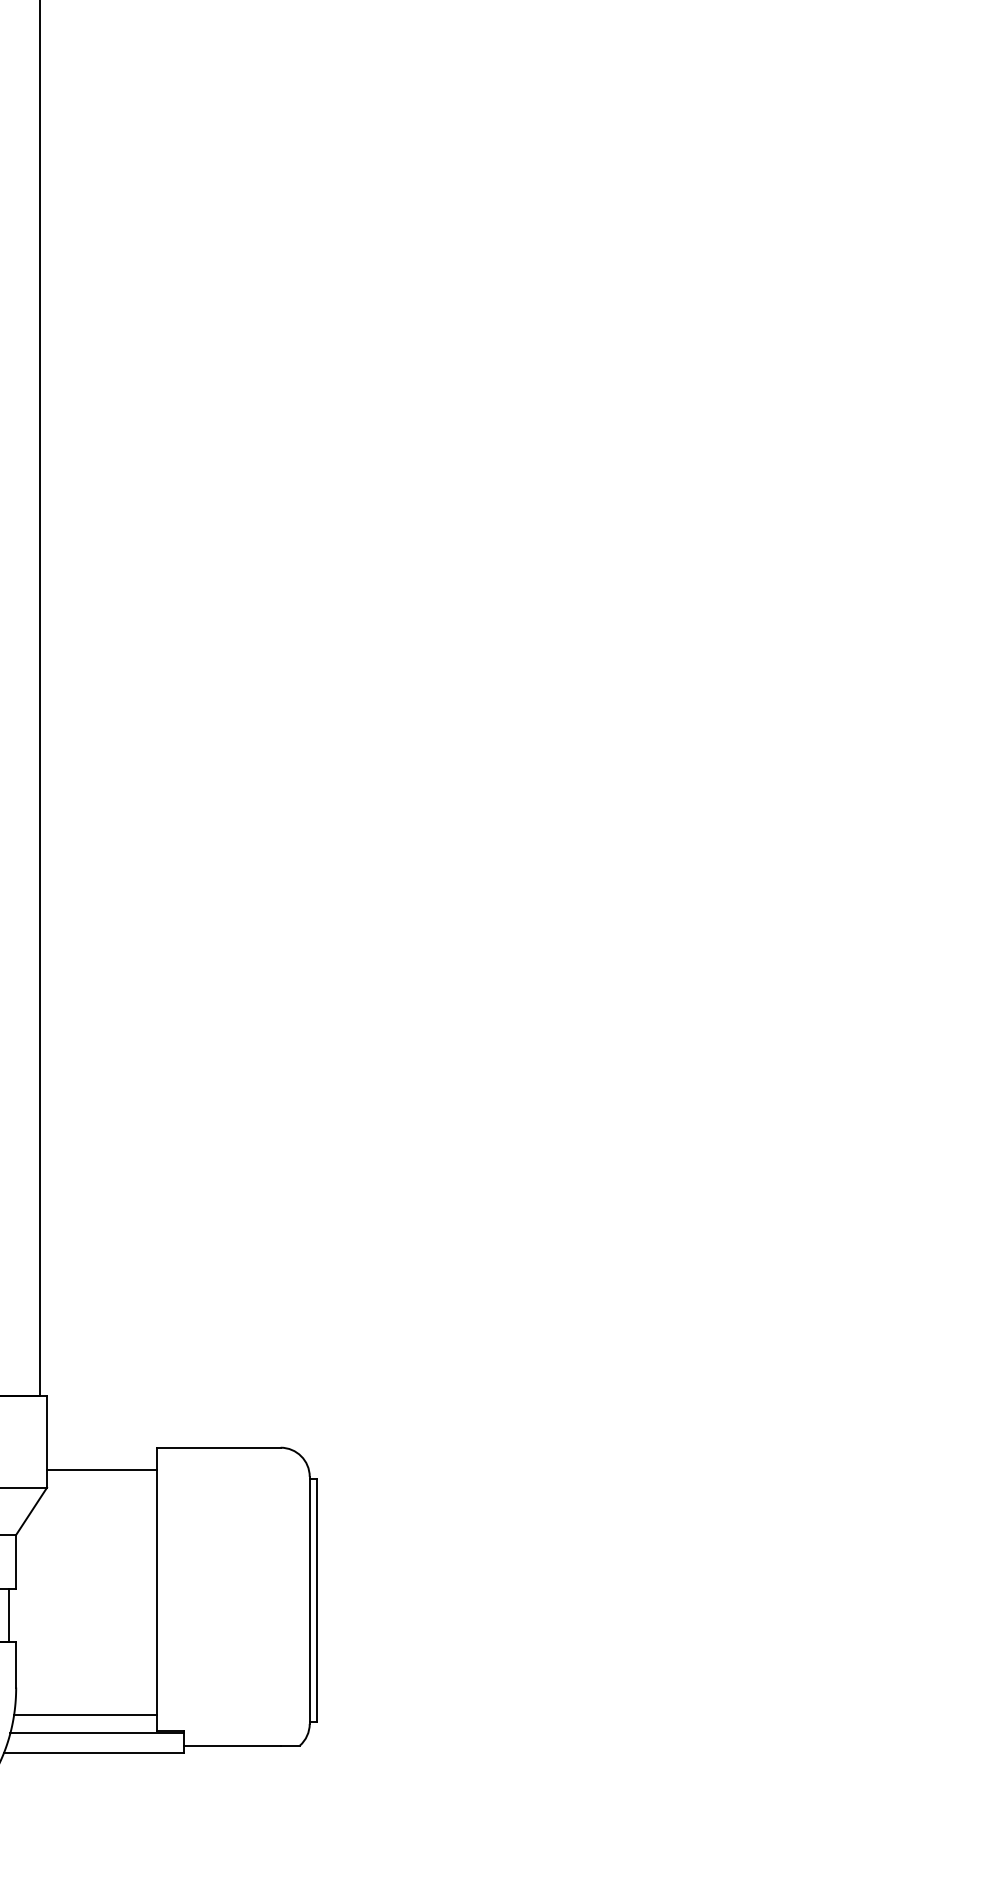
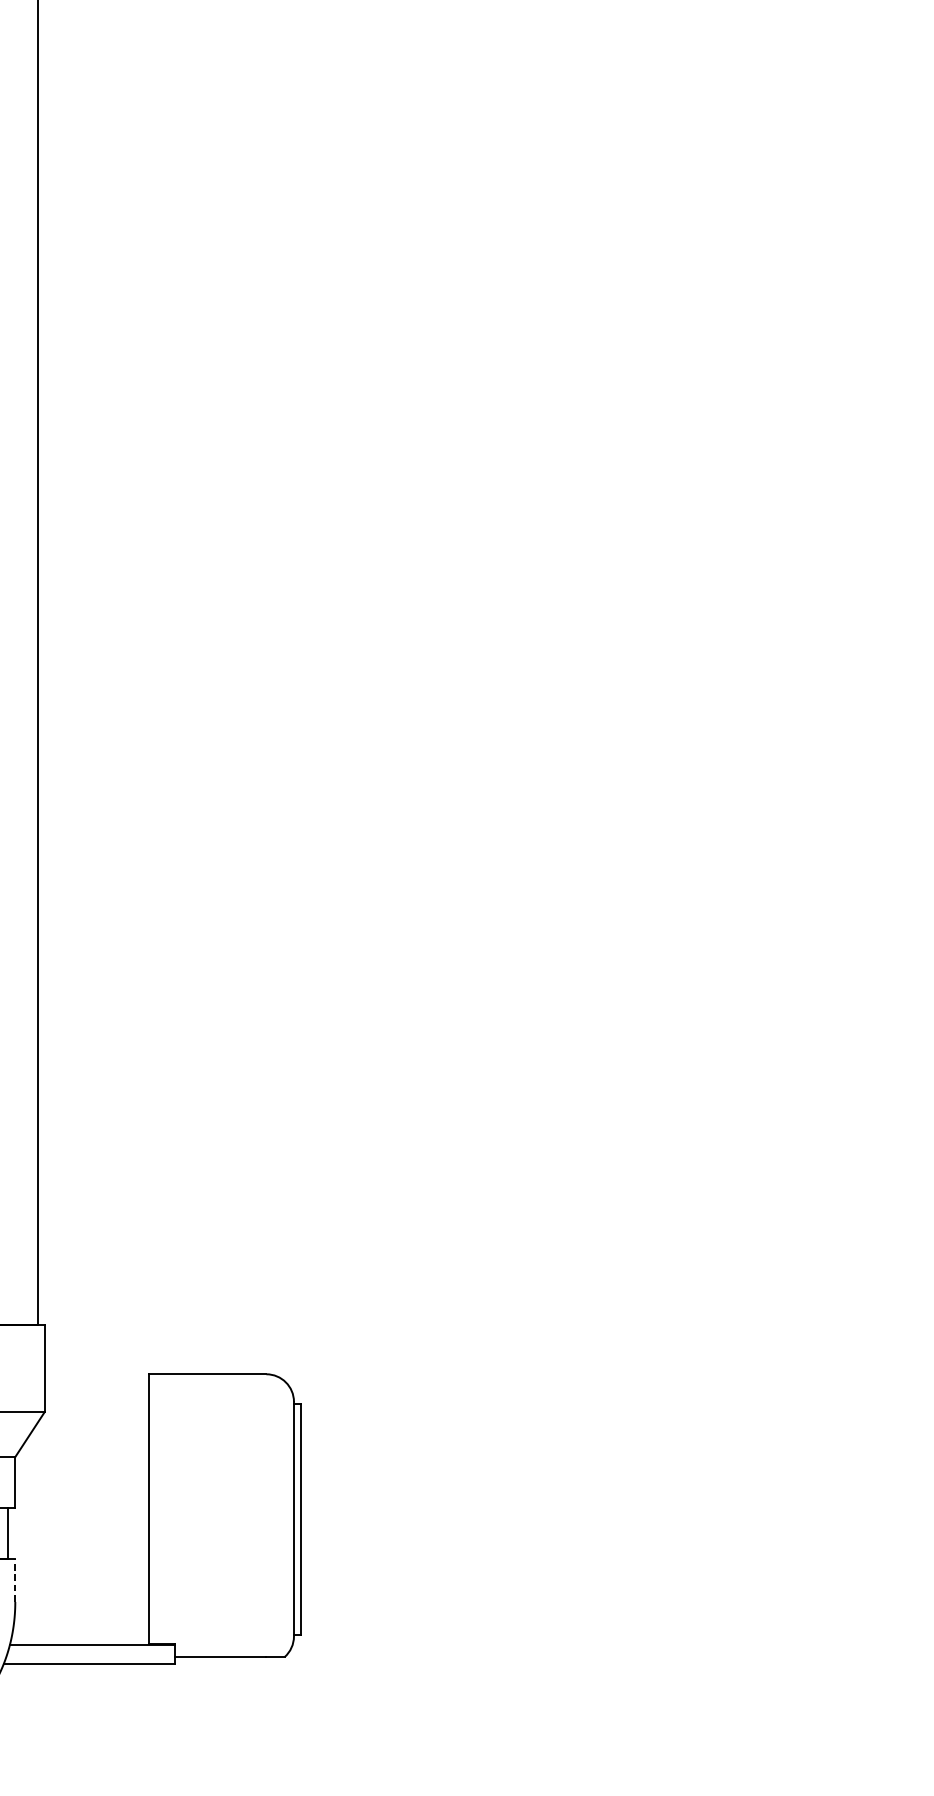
line: (102, 1469) -> (97, 1394), removed
line: (16, 1664) -> (15, 1580), solid -> dashed
line: (85, 1715) -> (81, 1628), removed

